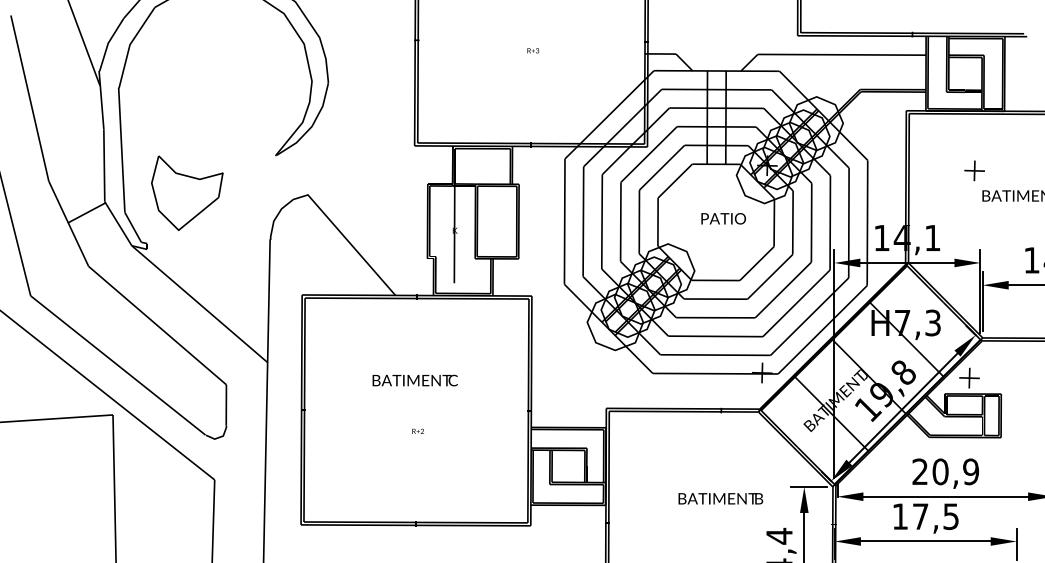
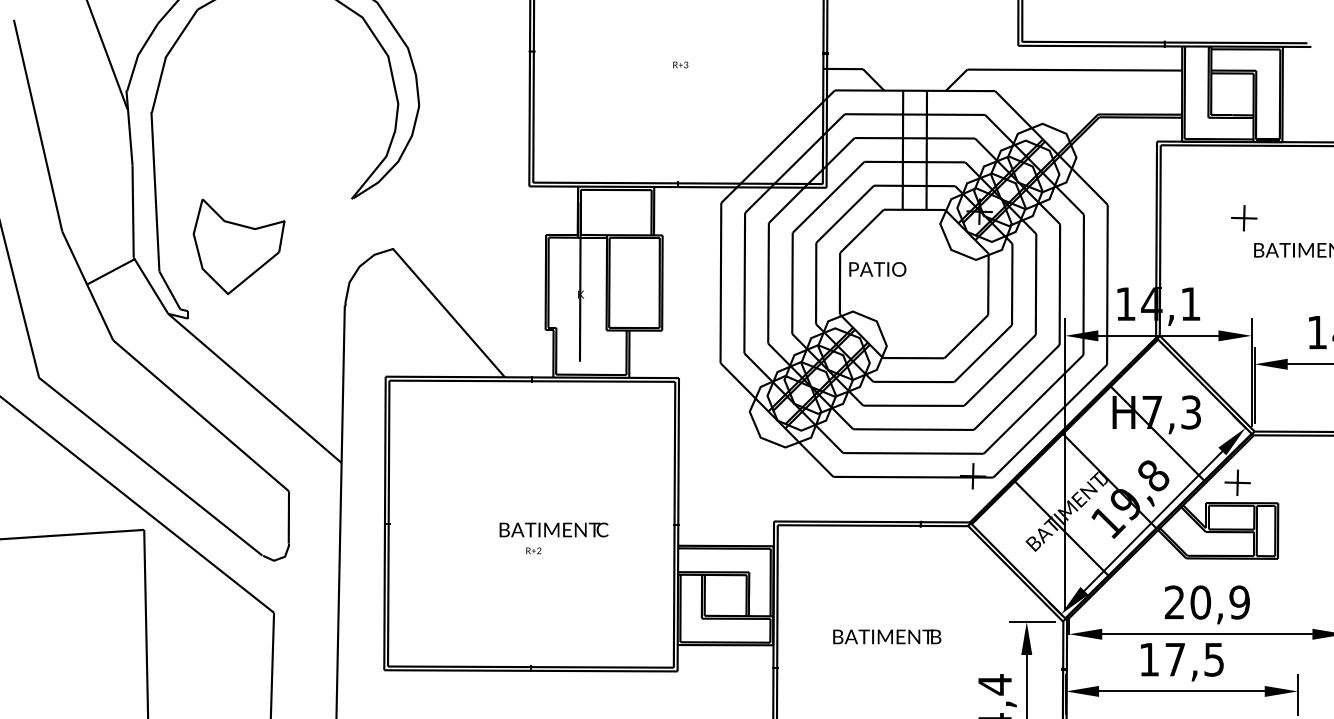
text: (723, 218) -> (877, 269), moved
text: (414, 380) -> (553, 529), moved
text: (721, 498) -> (887, 636), moved

